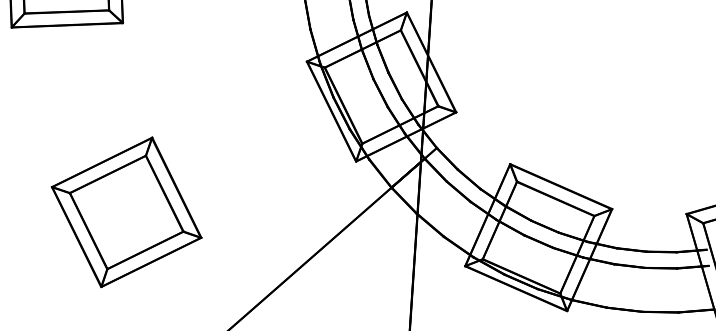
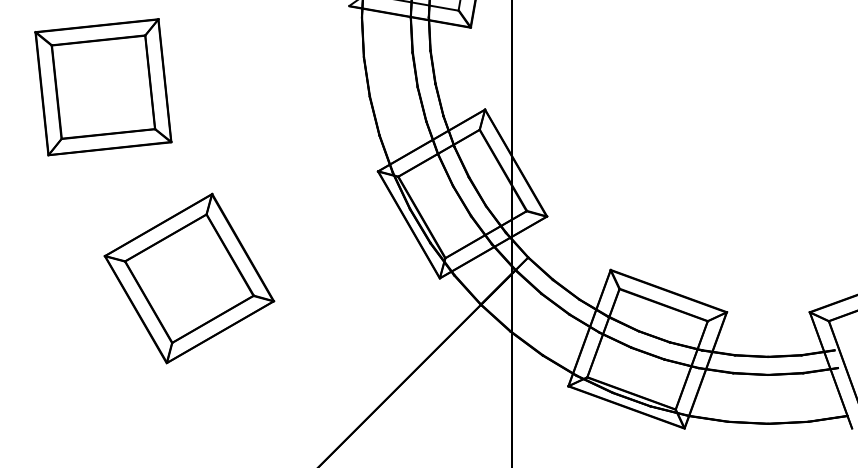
part: (126, 212) -> (189, 278), moved

